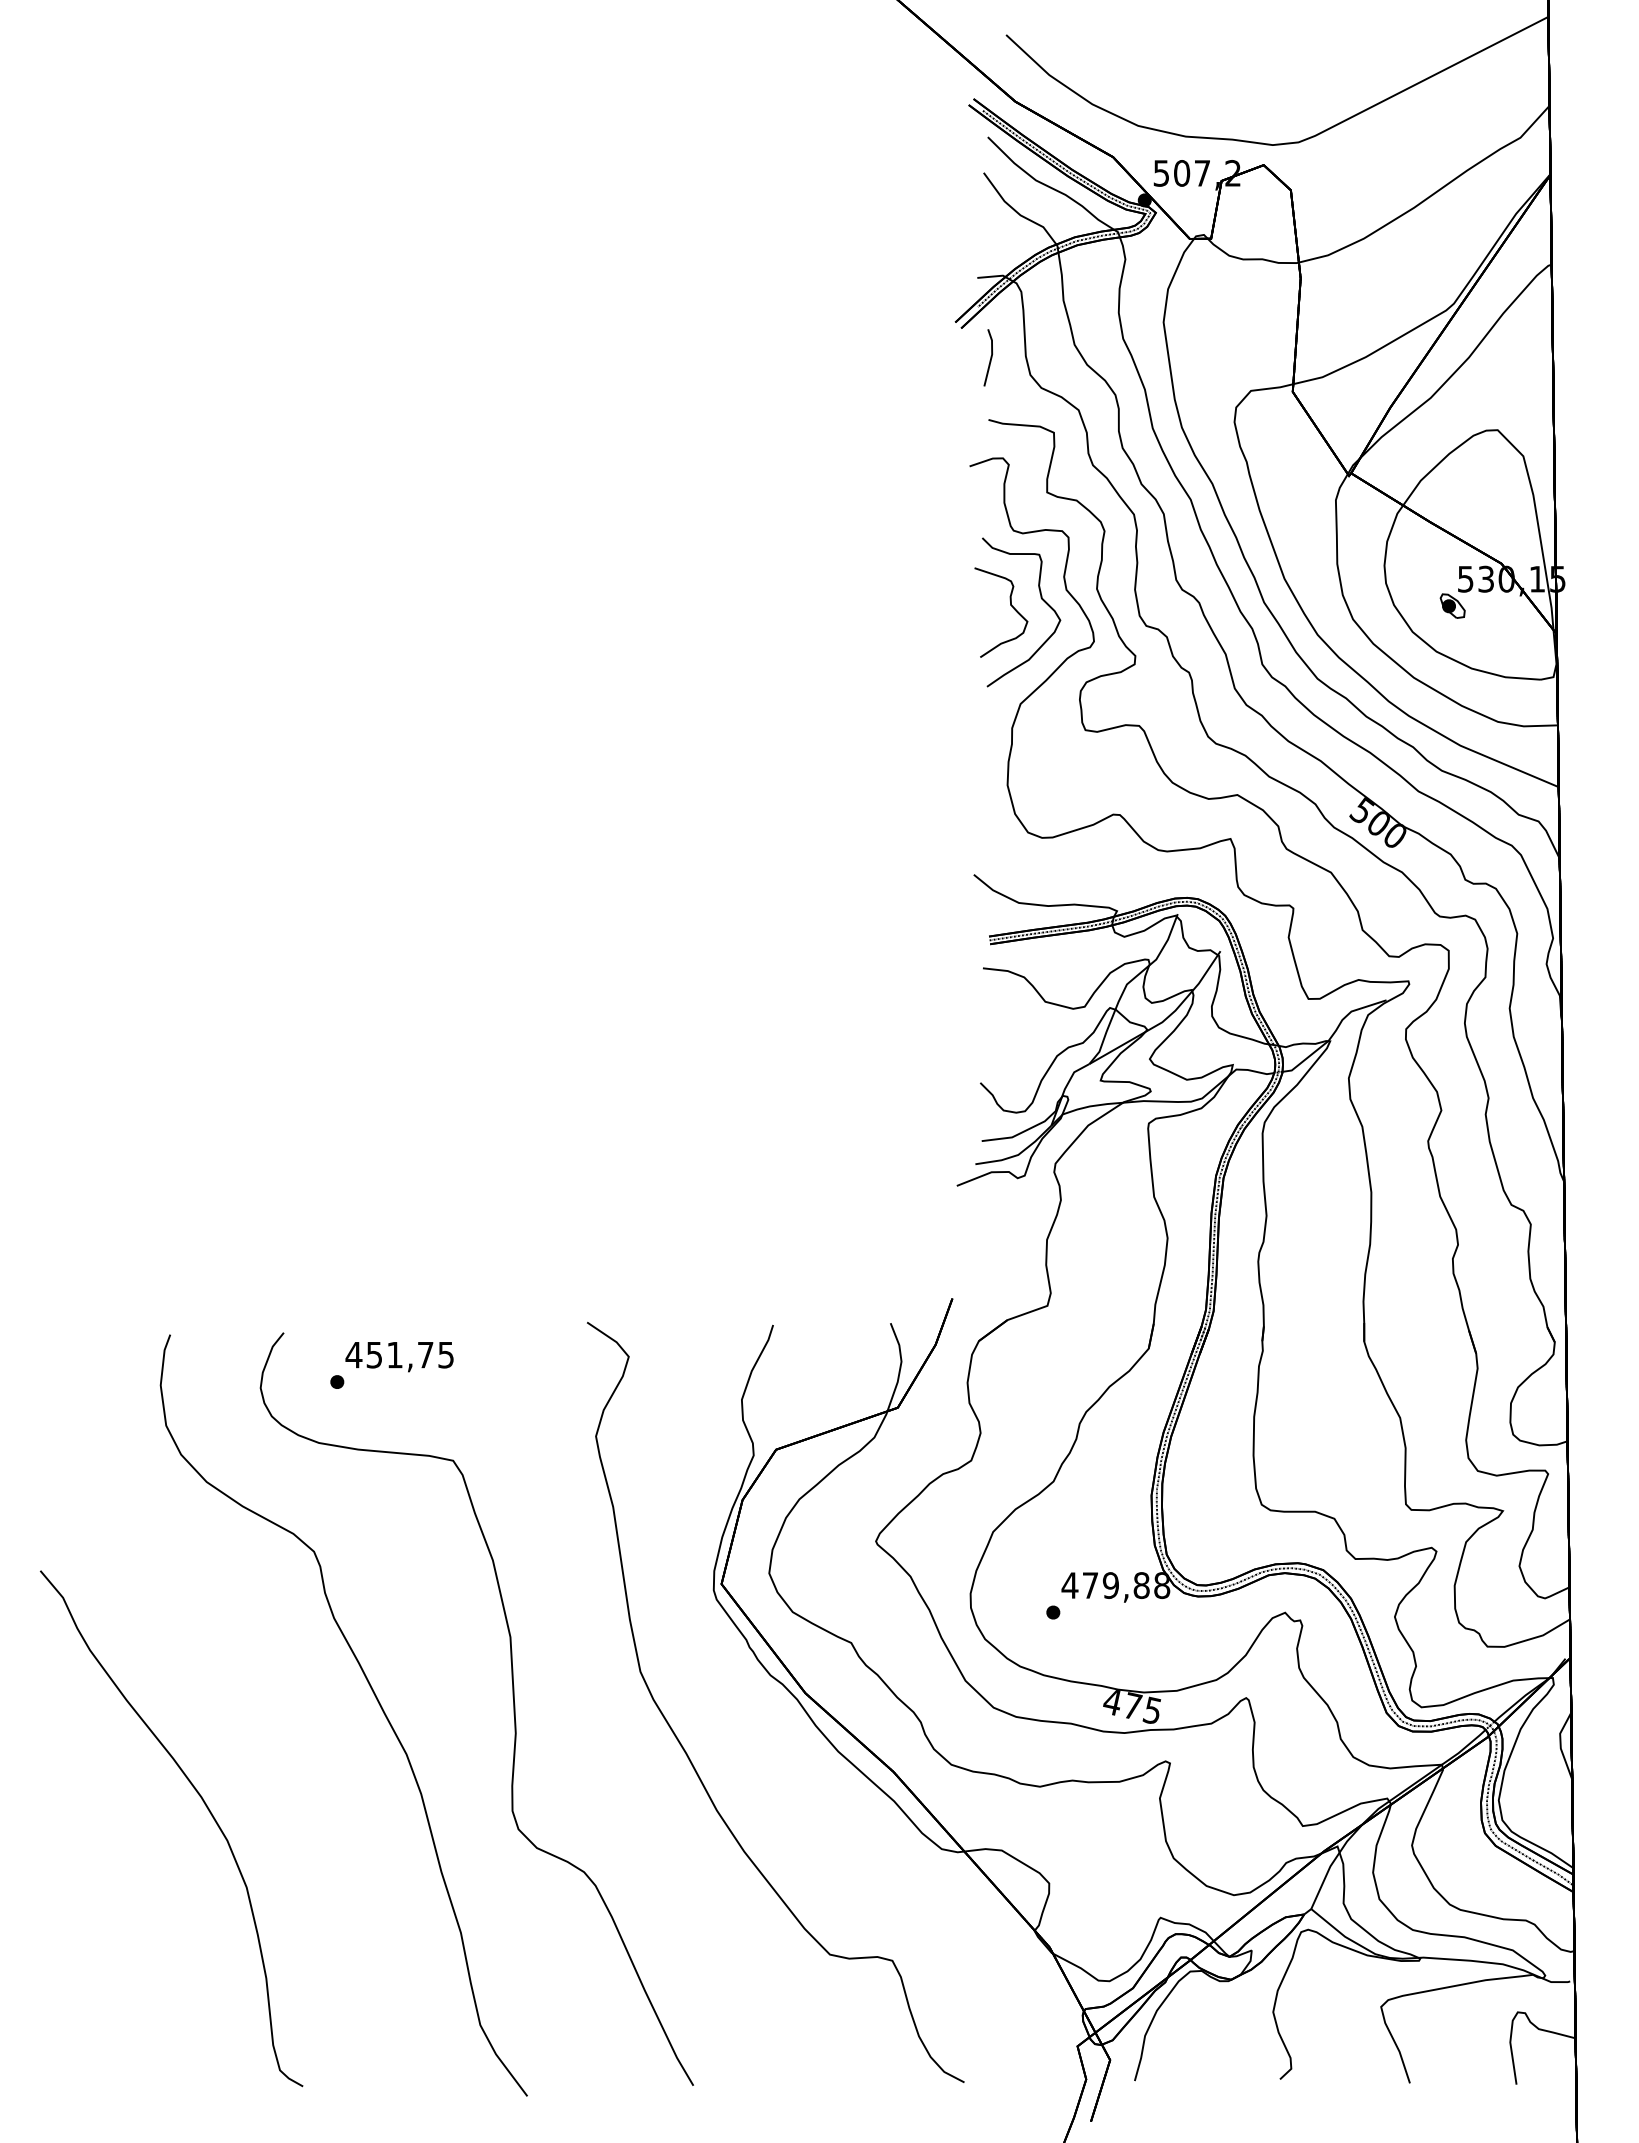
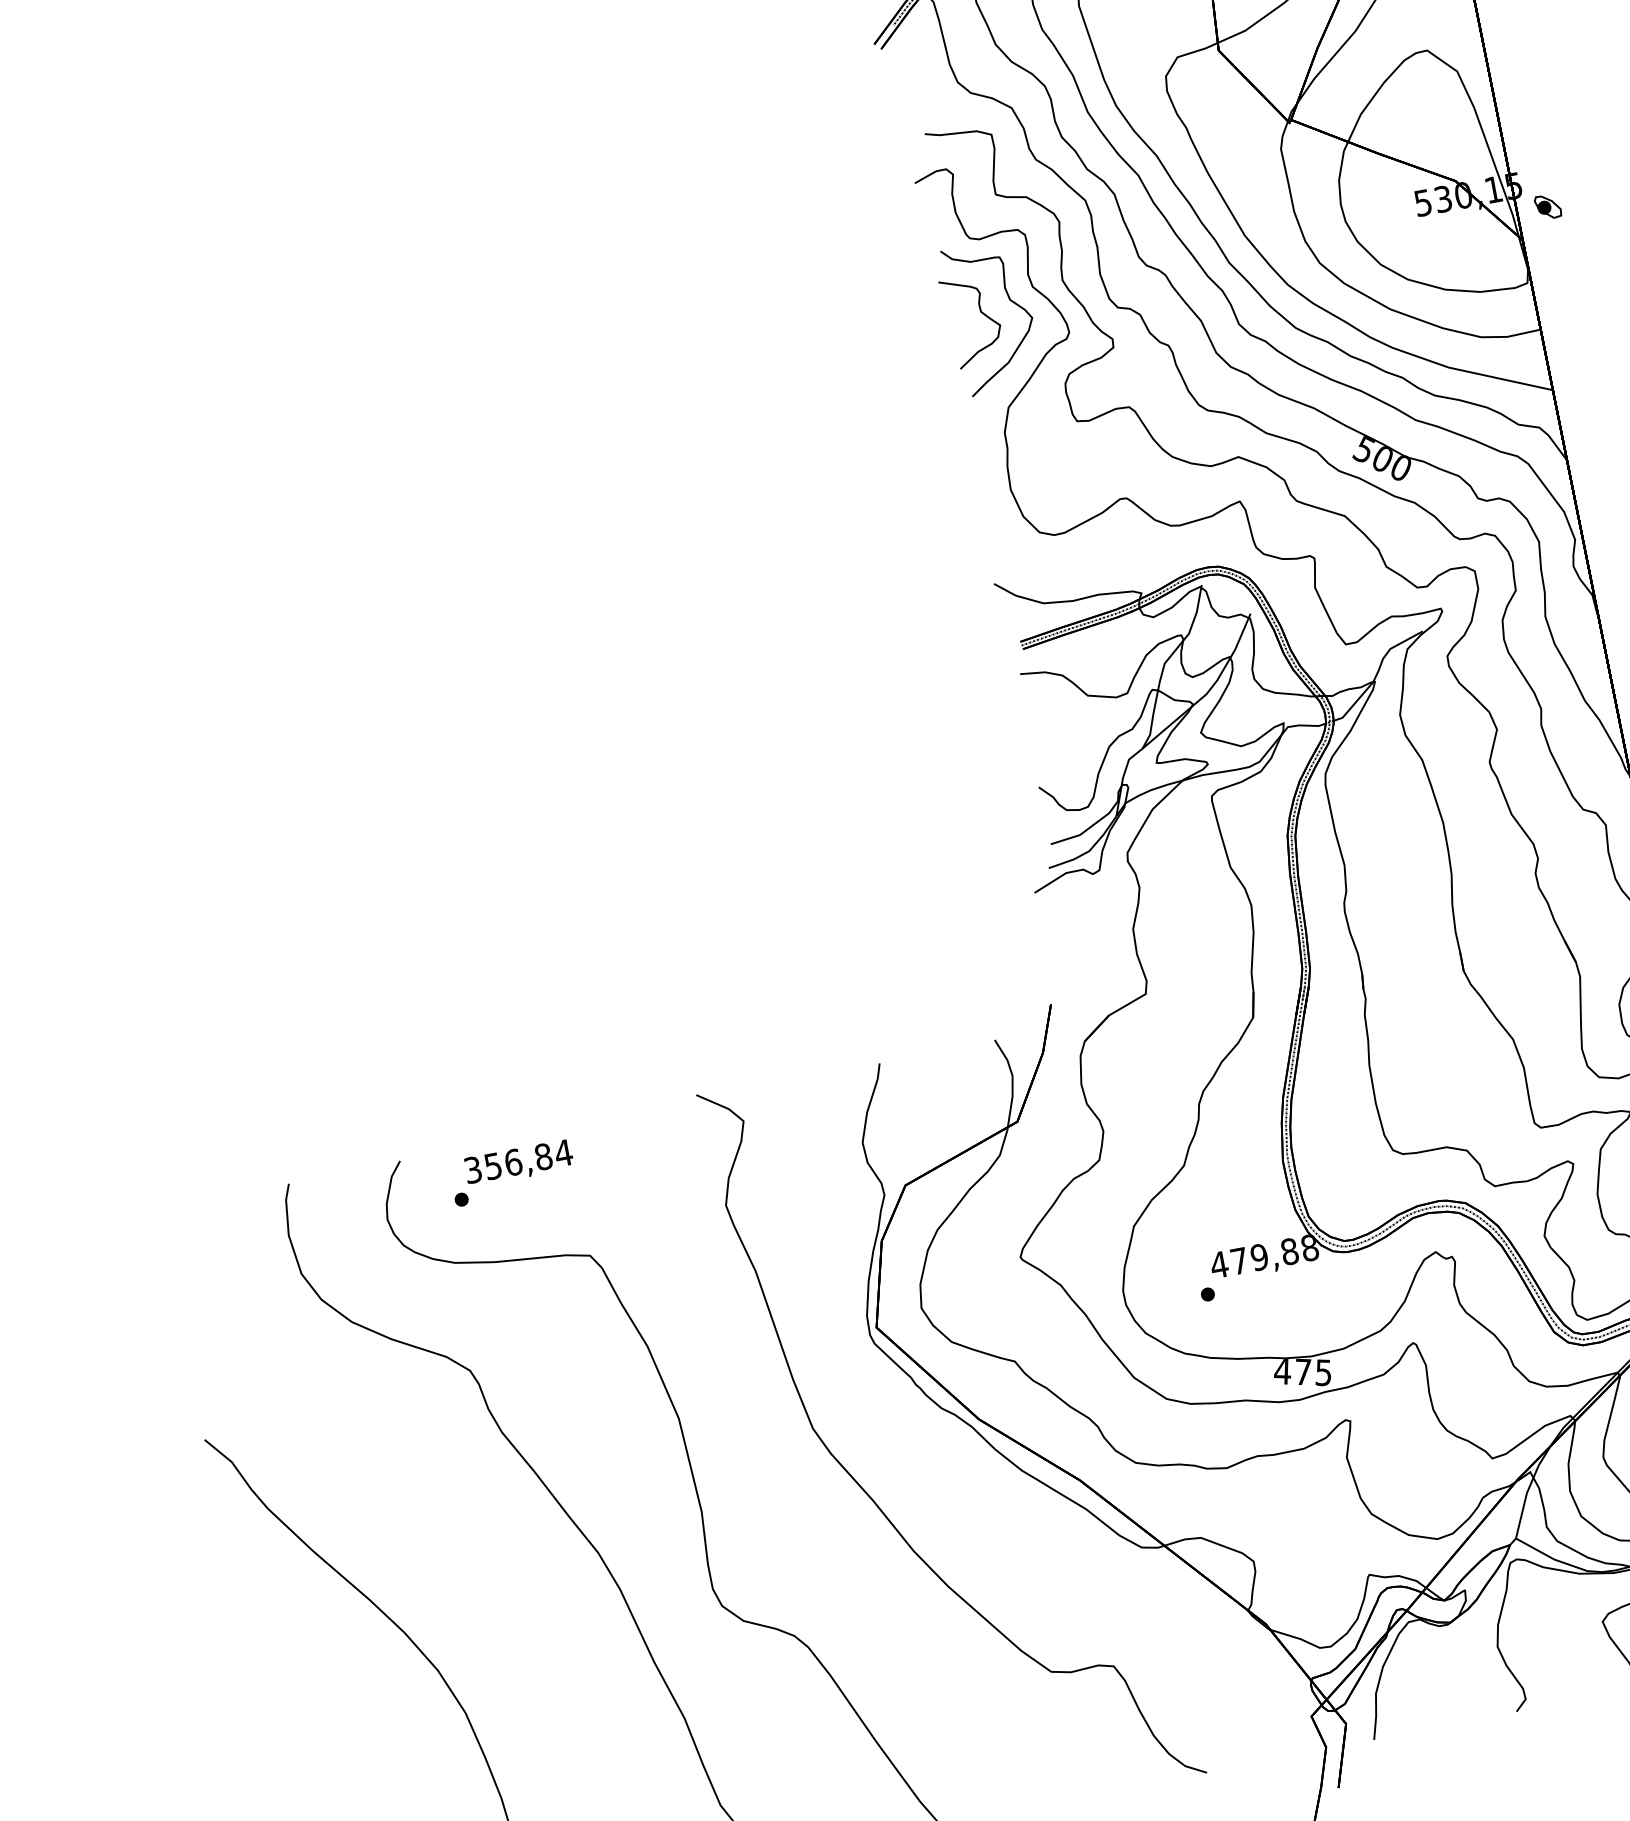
line: (990, 357) -> (915, 72), removed
part: (1452, 605) -> (1547, 206), moved
text: (399, 1354) -> (517, 1161), 451,75 -> 356,84

